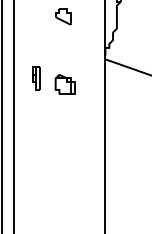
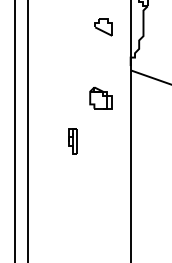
part: (63, 17) -> (103, 27), moved
part: (36, 78) -> (72, 141), moved
part: (64, 83) -> (100, 97), moved

